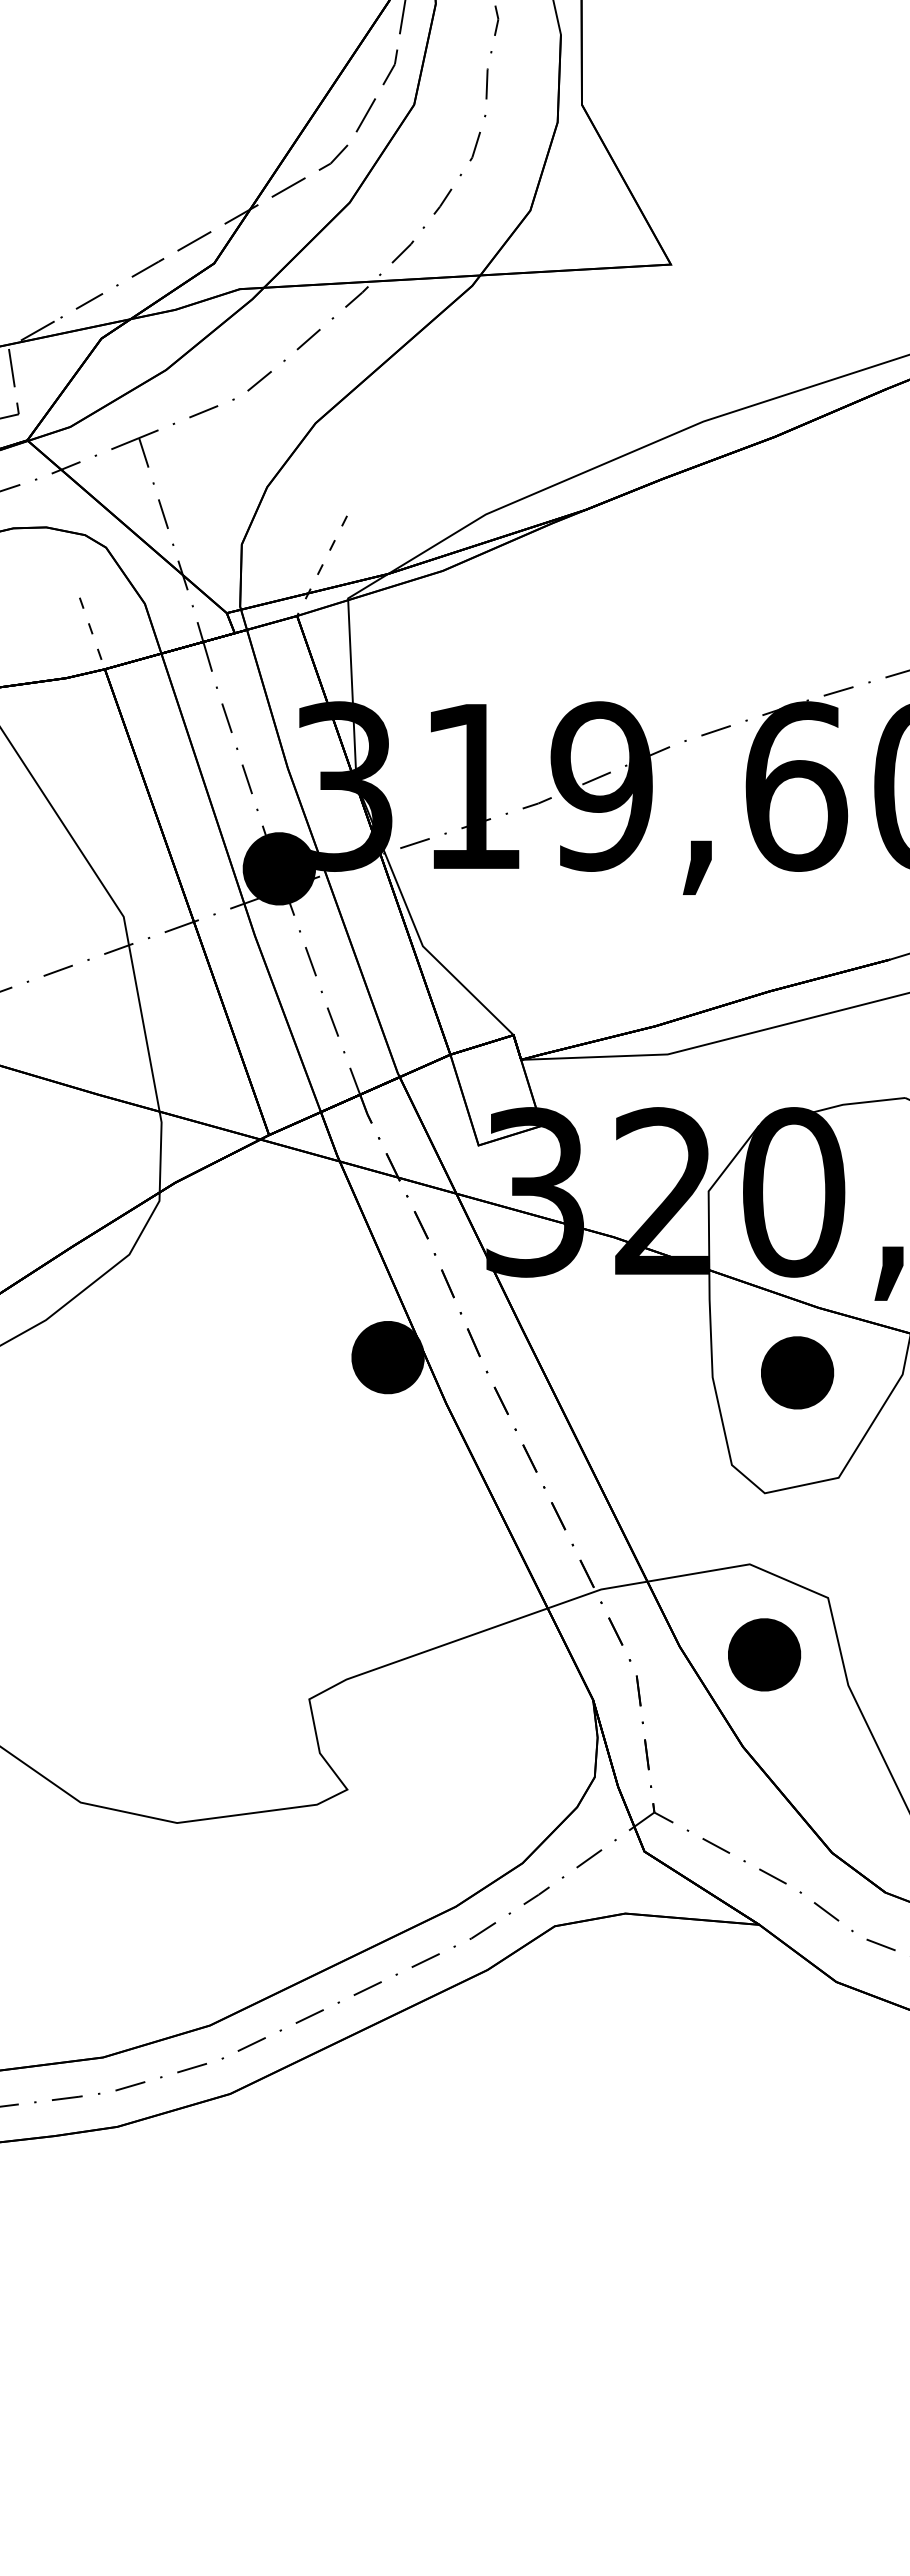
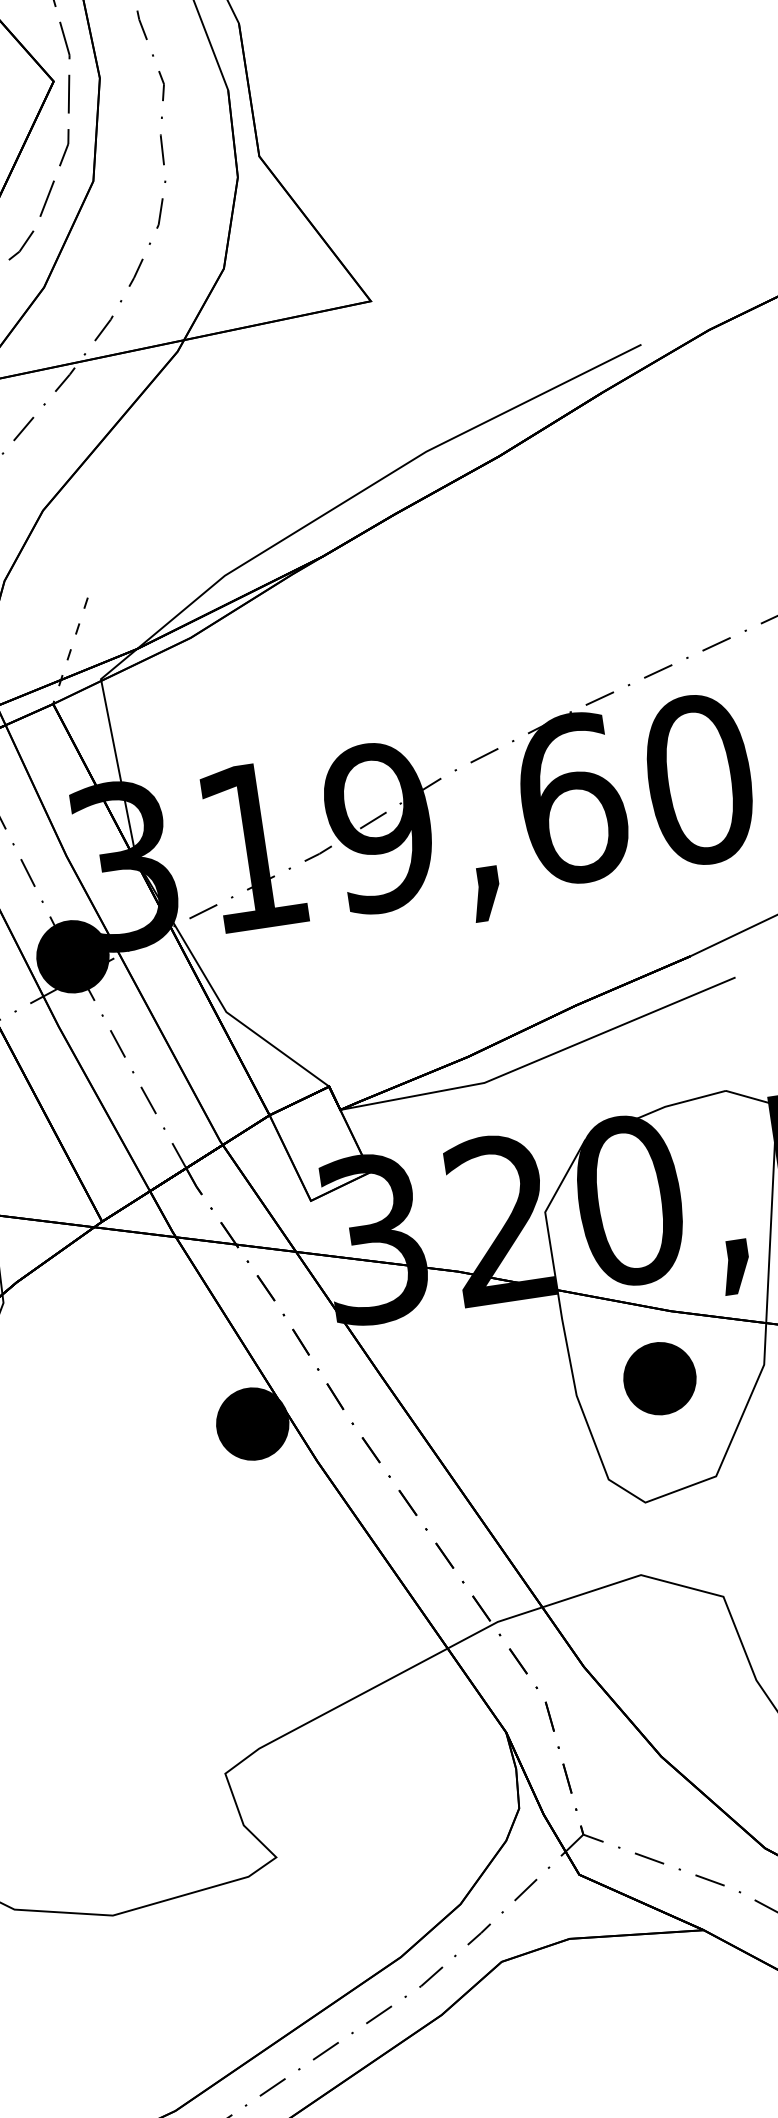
part: (764, 1654) -> (668, 1662), removed

